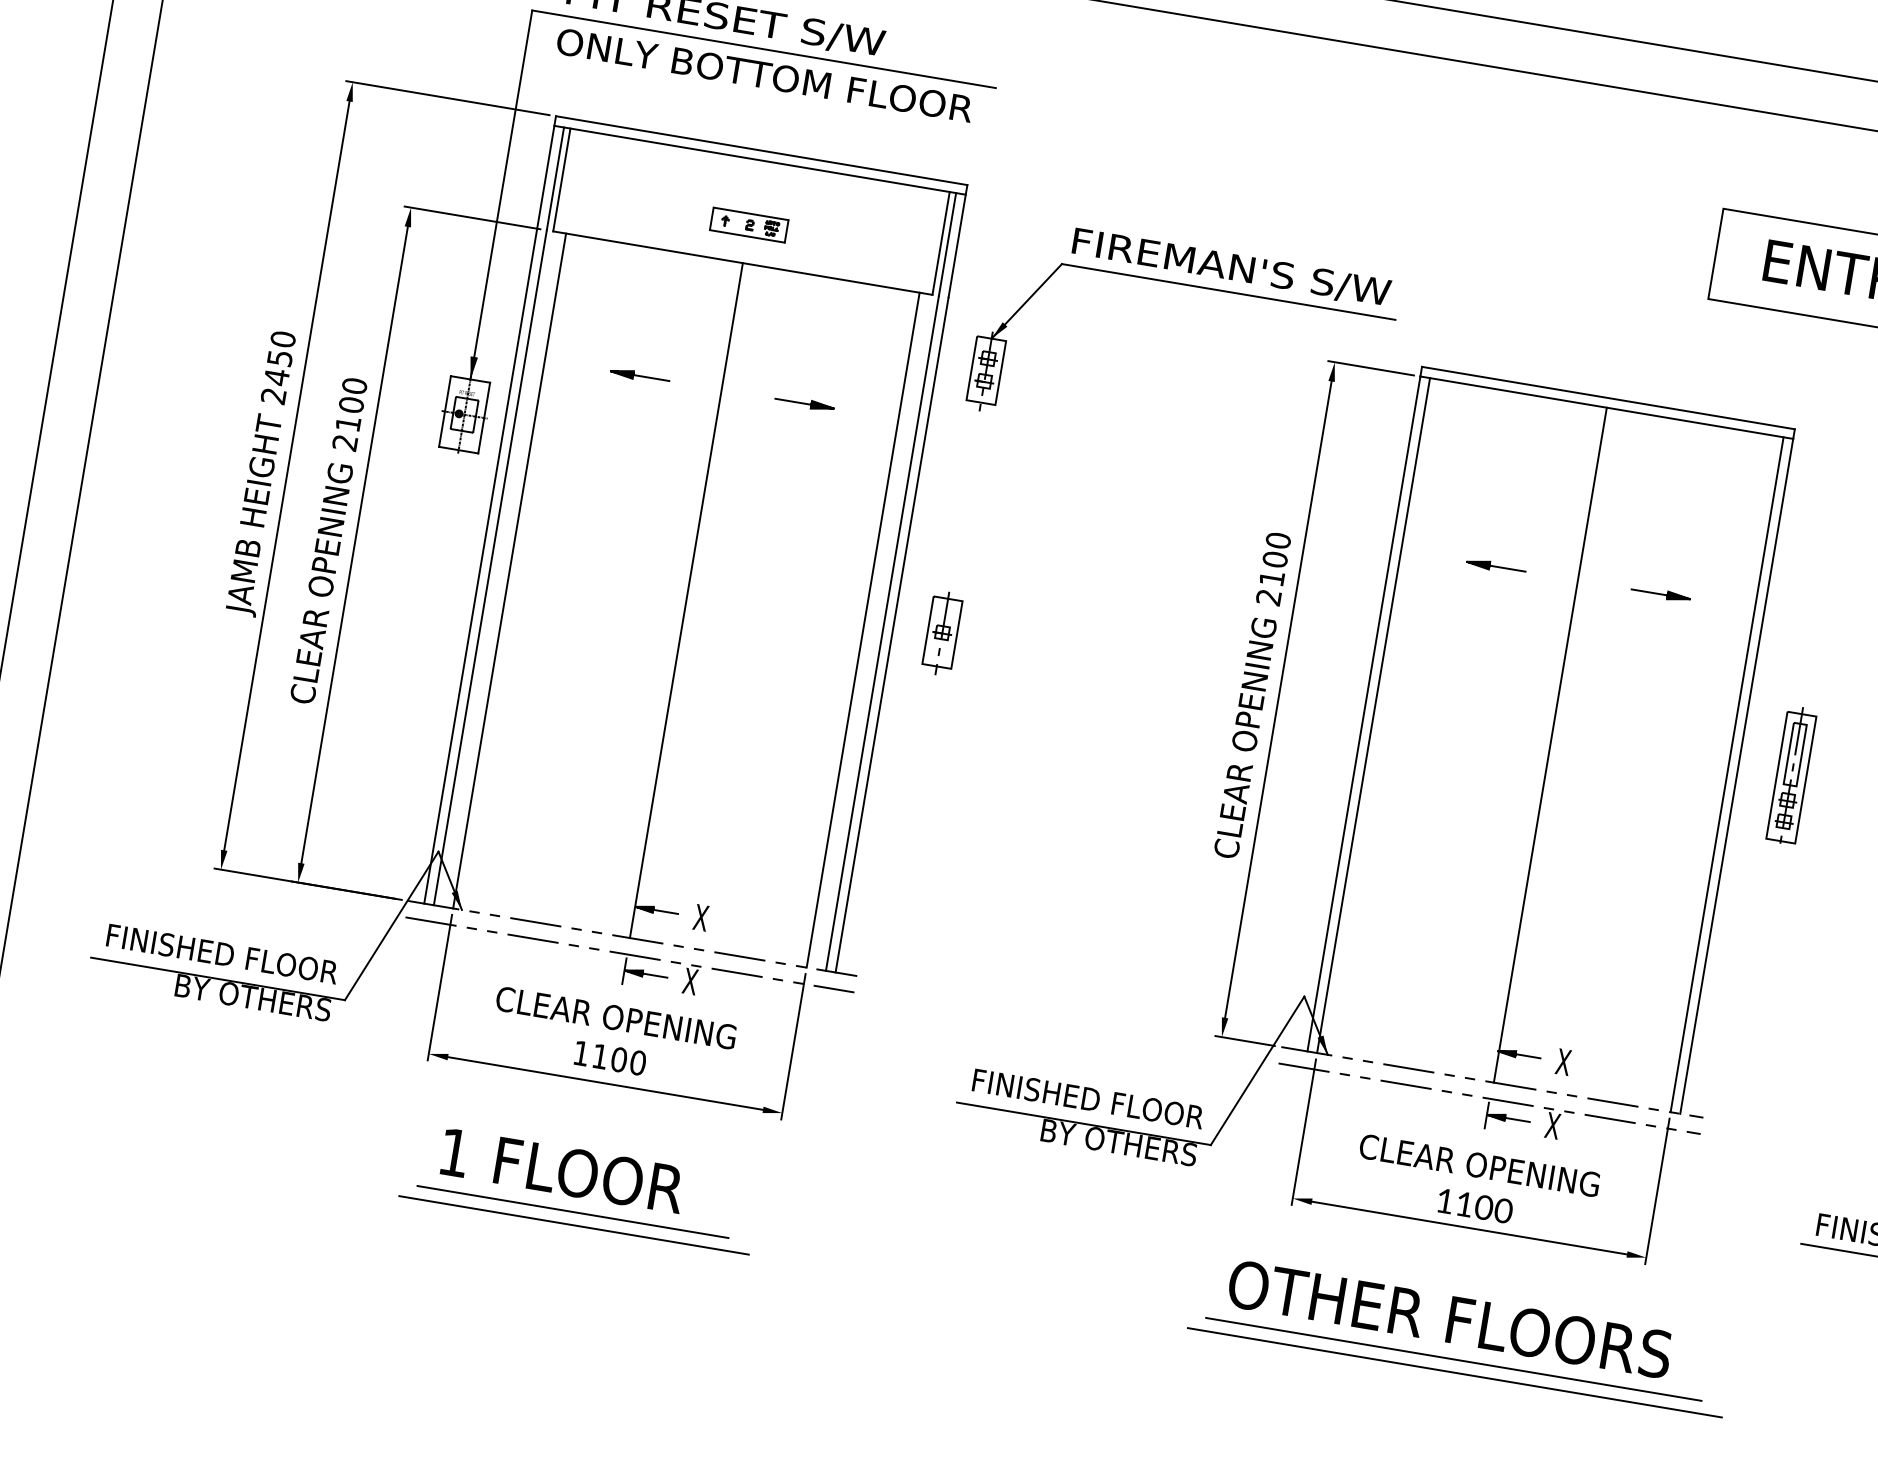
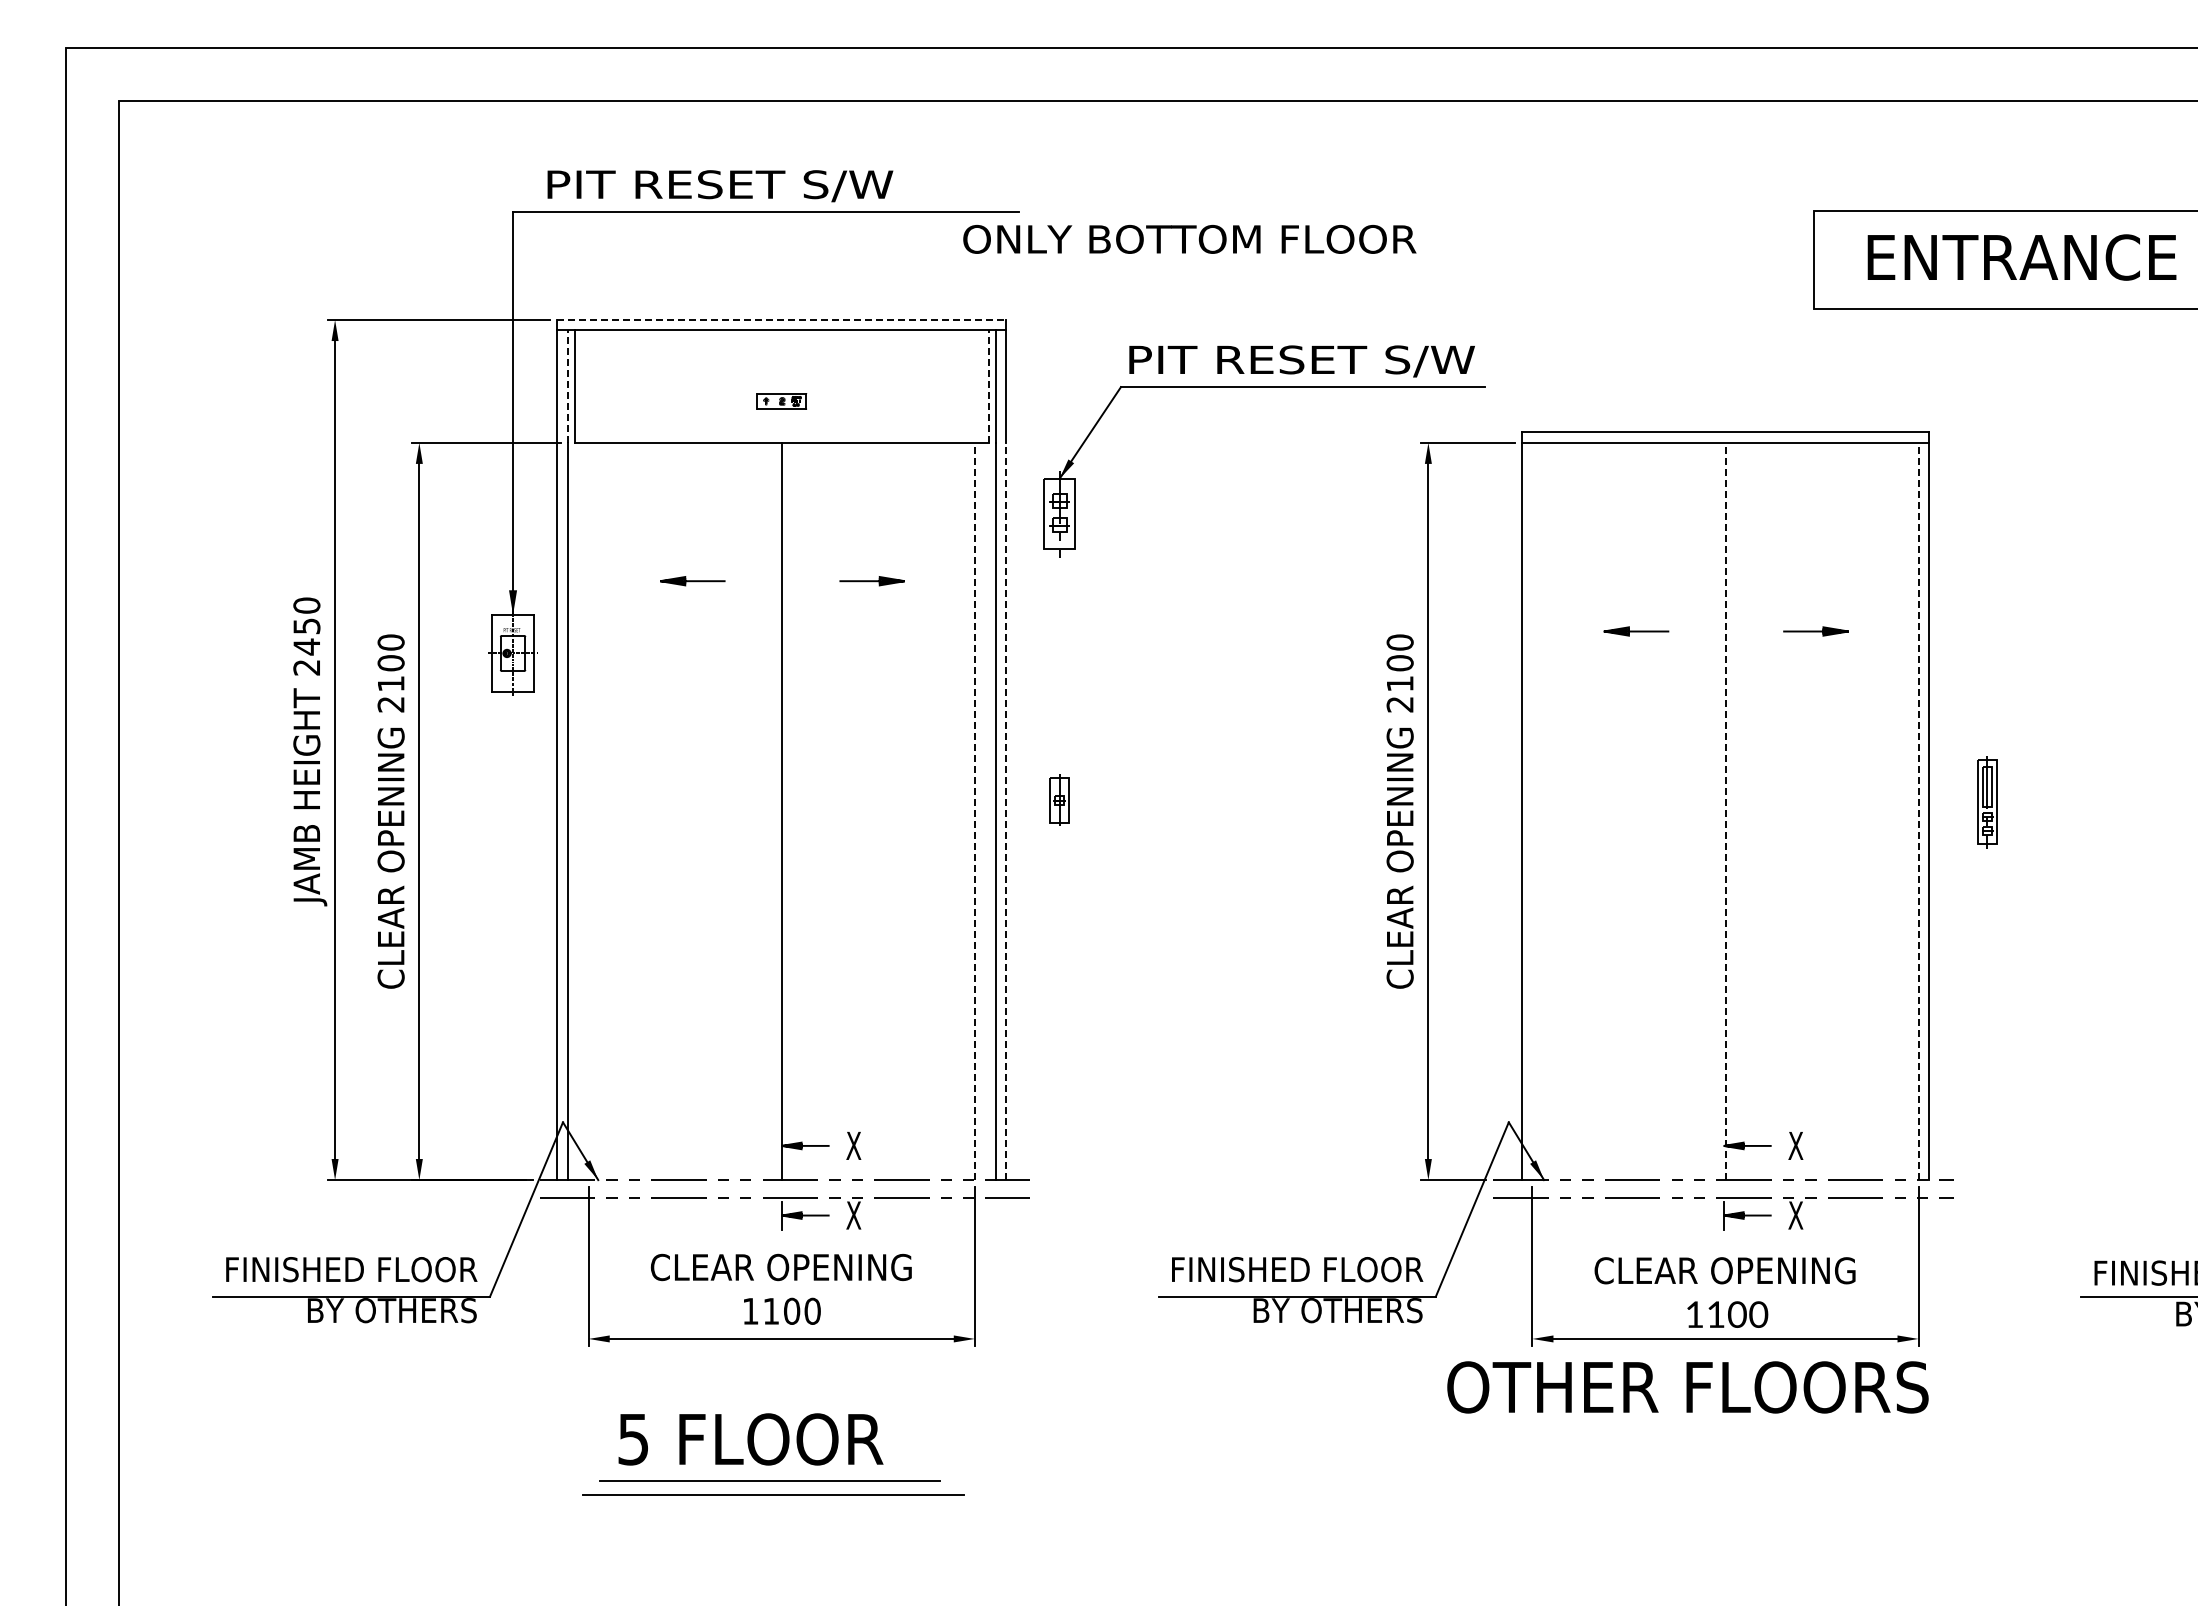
text: (764, 75) -> (1189, 239), moved
line: (761, 150) -> (781, 319), solid -> dashed
line: (555, 178) -> (567, 386), solid -> dashed
part: (748, 225) -> (781, 401), size x0.6
line: (940, 243) -> (988, 386), solid -> dashed
text: (1231, 268) -> (1301, 361), FIREMAN'S S/W -> PIT RESET S/W
line: (509, 571) -> (588, 811), removed
line: (862, 630) -> (974, 811), solid -> dashed
part: (942, 633) -> (1059, 800), size x0.6
line: (892, 635) -> (1006, 811), solid -> dashed
line: (1373, 715) -> (1532, 811), removed
line: (1550, 745) -> (1725, 811), solid -> dashed
line: (1727, 774) -> (1918, 811), solid -> dashed
part: (1791, 775) -> (1987, 800), size x0.6
text: (453, 1152) -> (632, 1439), 1 -> 5
text: (1449, 1319) -> (1687, 1387), moved
part: (1455, 1365) -> (1735, 1487), removed

